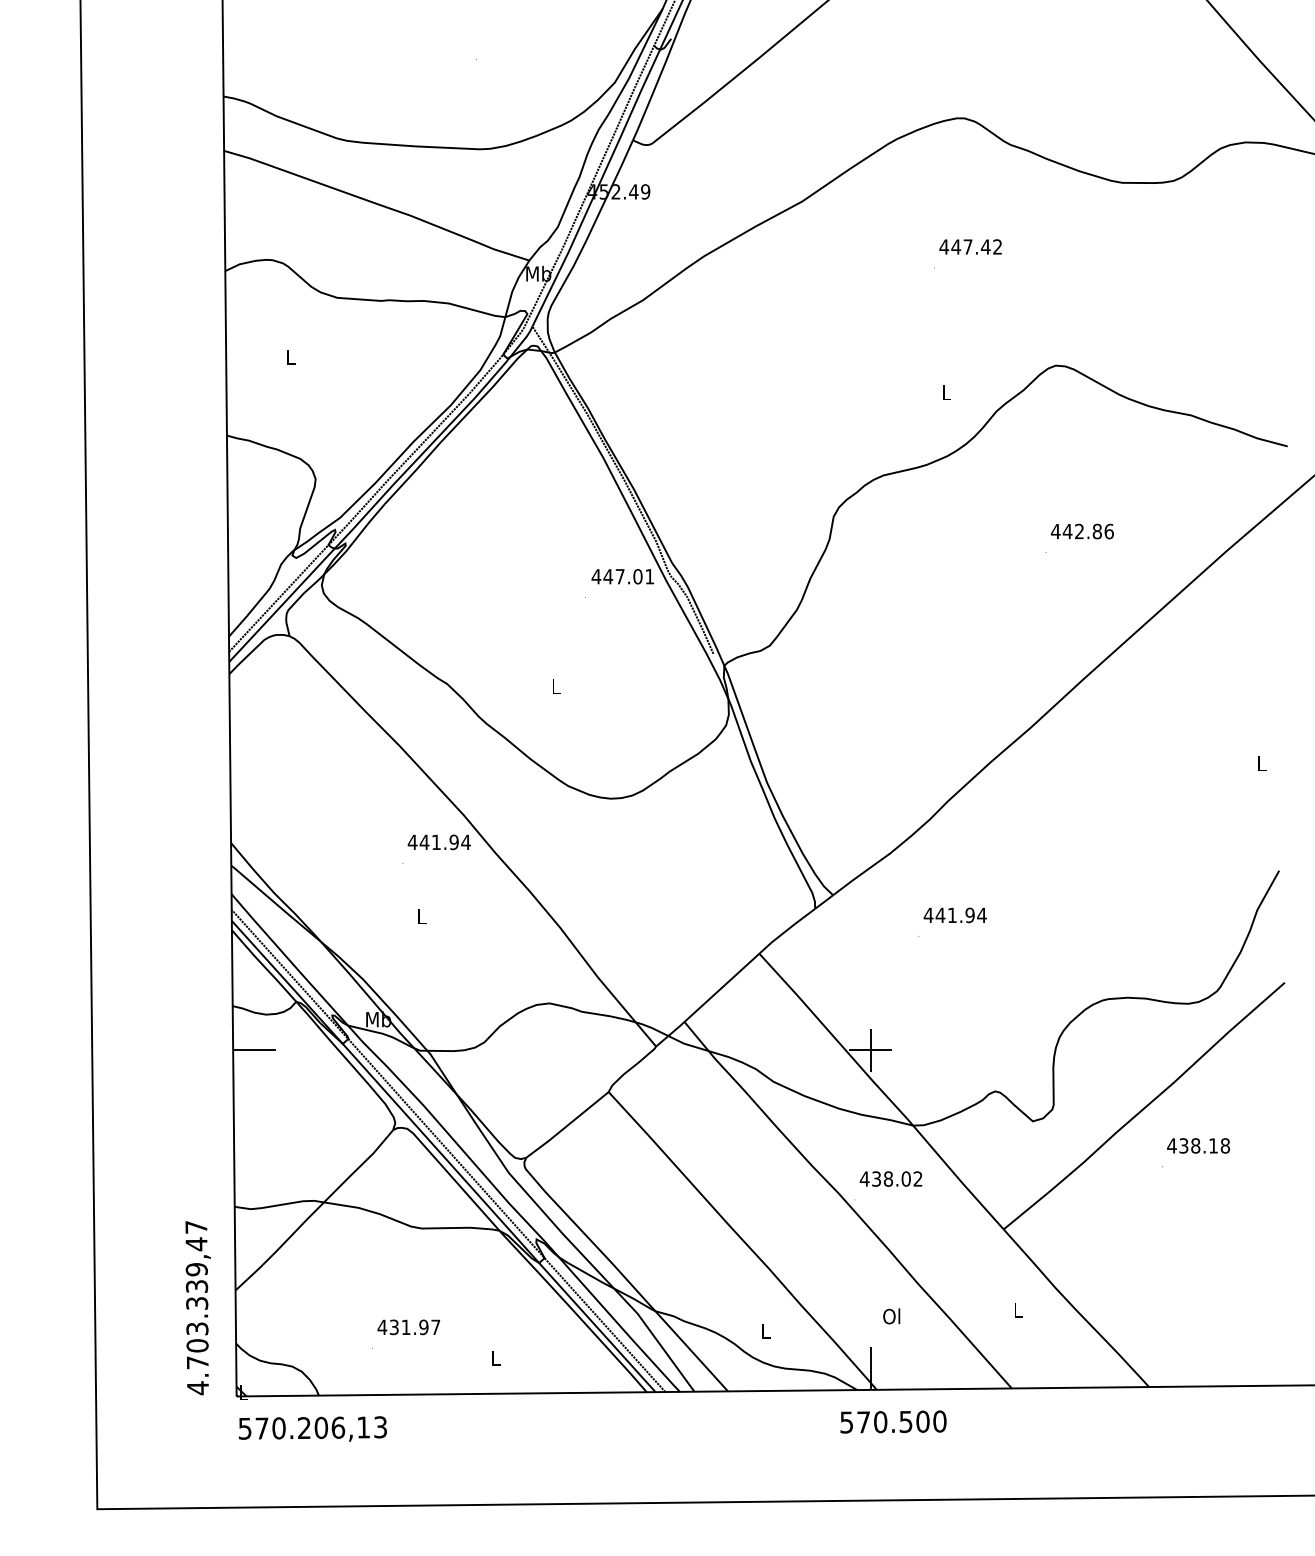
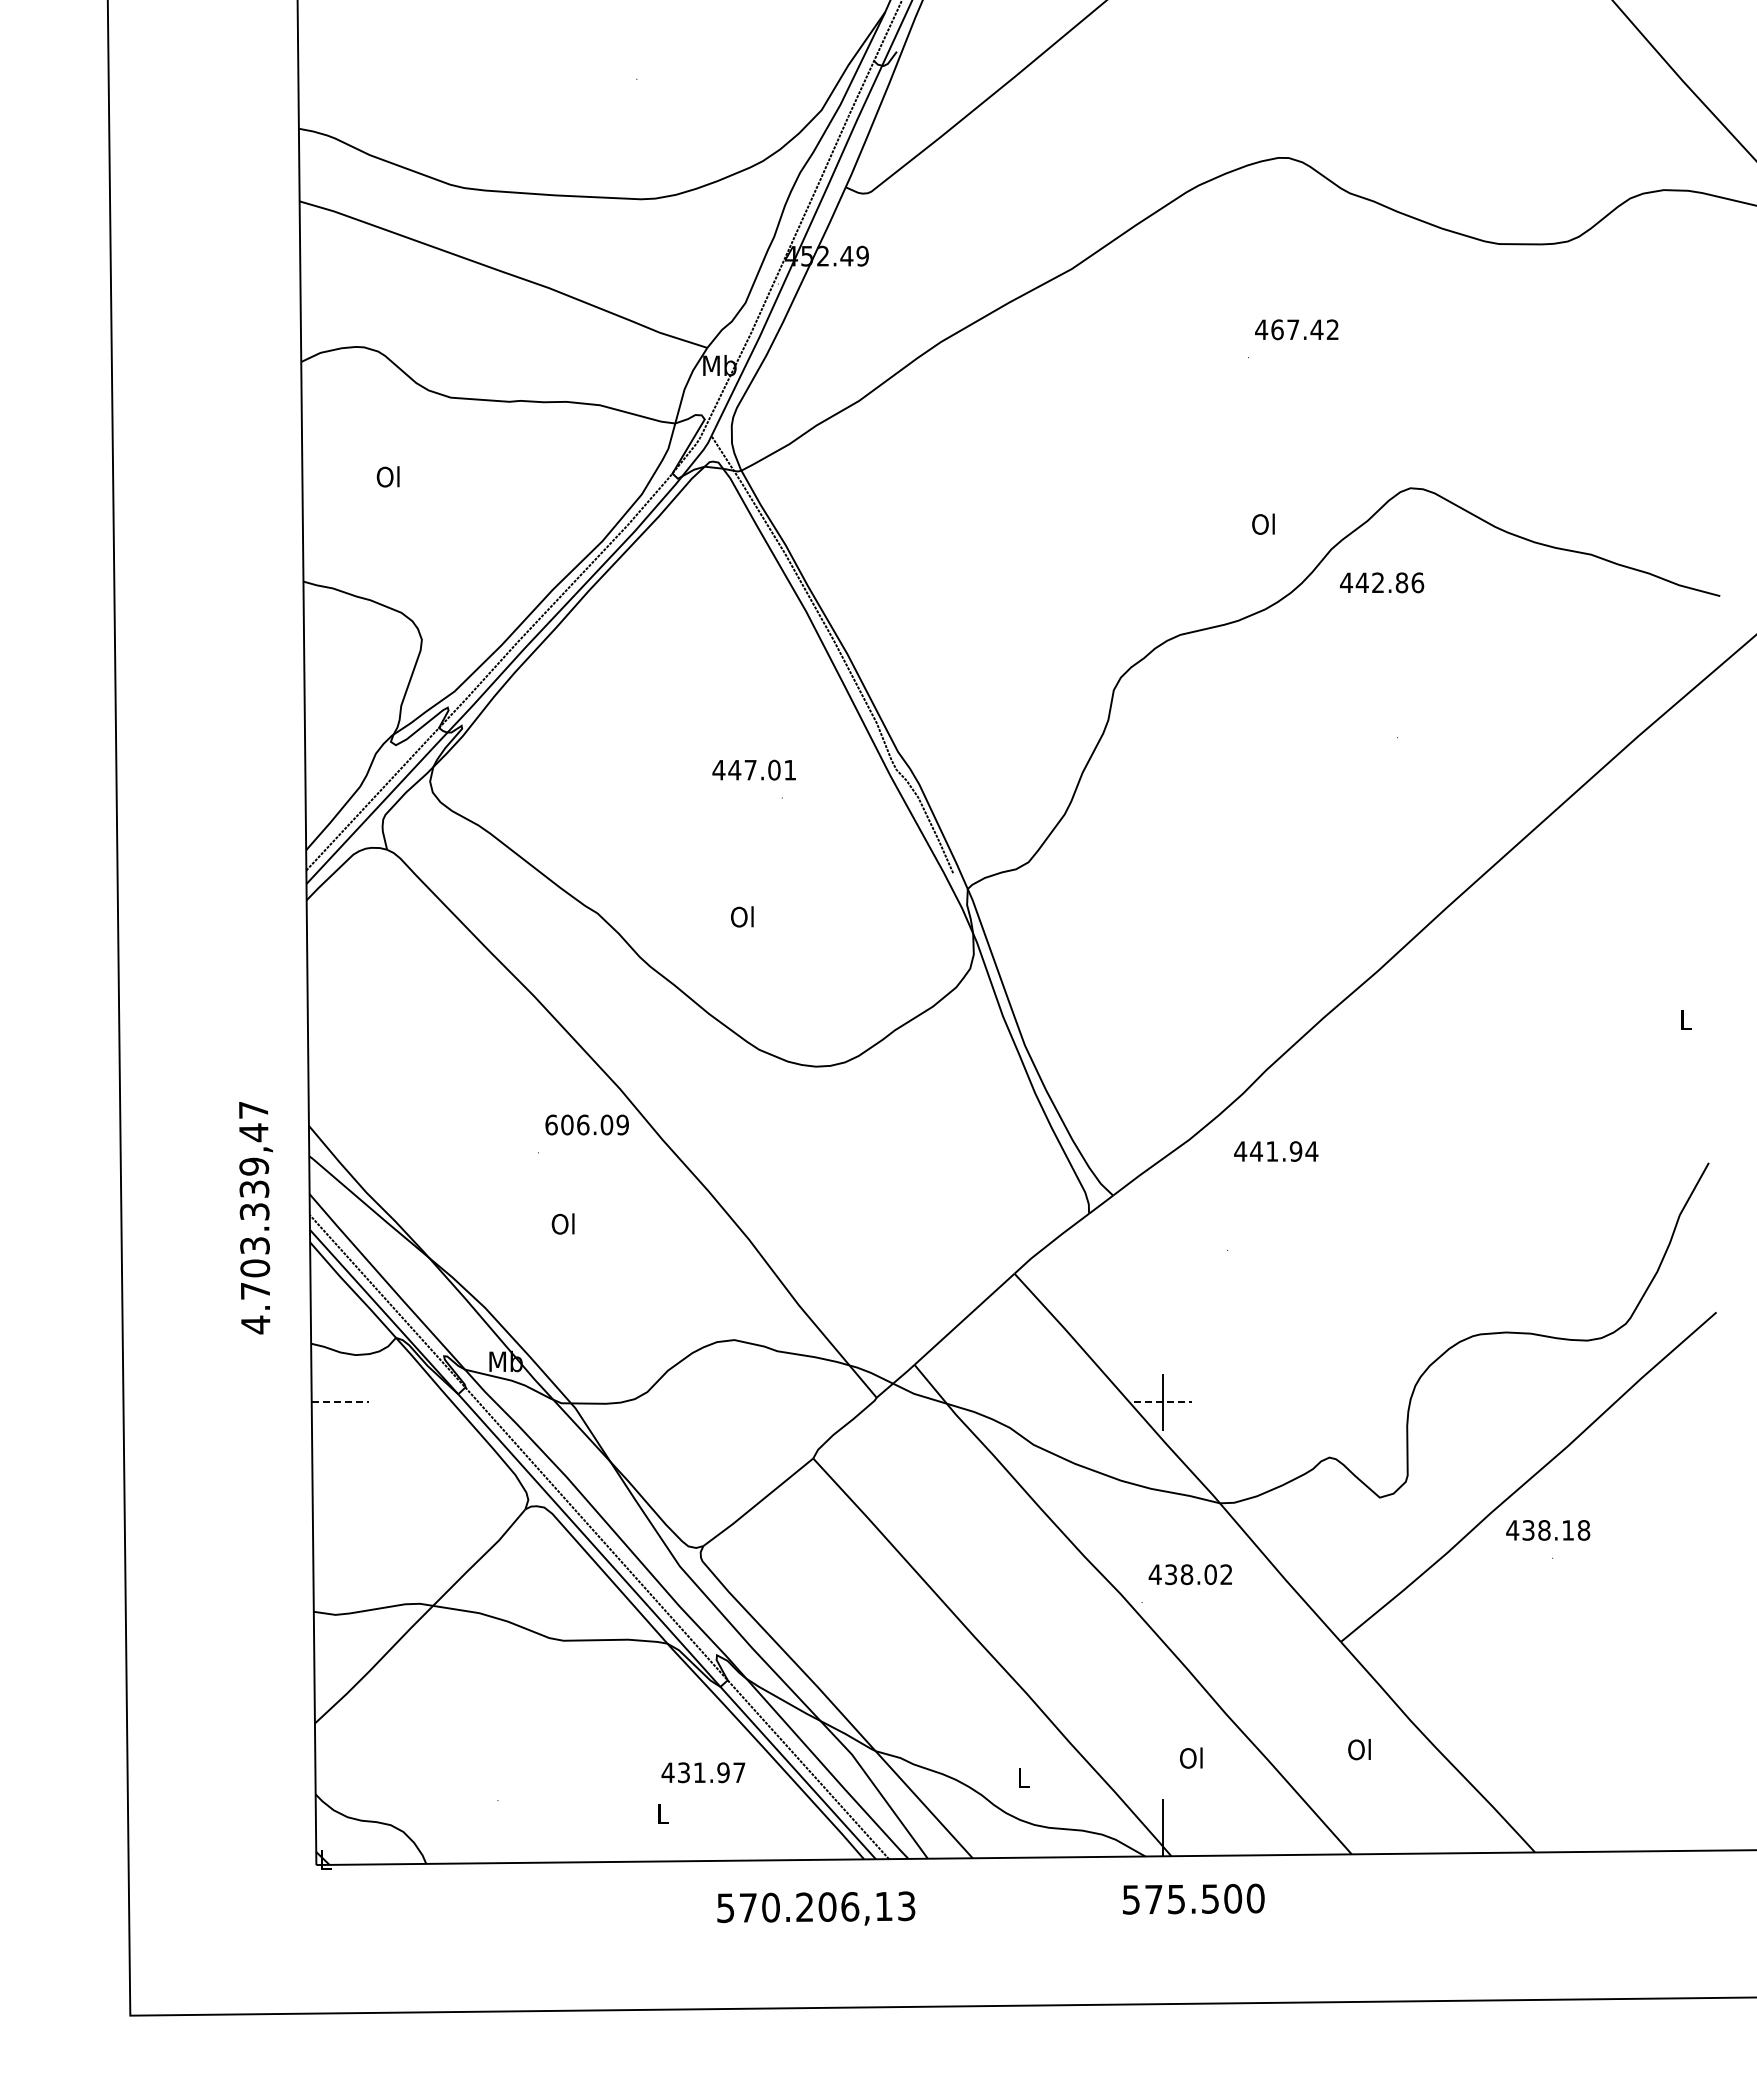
text: (955, 246) -> (1276, 329), 447.42 -> 467.42
text: (289, 356) -> (387, 476), L -> Ol
text: (945, 392) -> (1263, 523), L -> Ol
text: (1082, 531) -> (1382, 582), moved
text: (622, 576) -> (753, 769), moved
text: (555, 686) -> (742, 916), L -> Ol
text: (438, 842) -> (586, 1124), 441.94 -> 606.09
text: (955, 915) -> (1276, 1151), moved
text: (420, 916) -> (562, 1223), L -> Ol
line: (254, 1050) -> (340, 1402), solid -> dashed
line: (870, 1050) -> (1163, 1402), solid -> dashed
text: (1198, 1145) -> (1548, 1530), moved
text: (197, 1308) -> (255, 1218), moved
text: (1017, 1309) -> (1359, 1749), L -> Ol
text: (408, 1327) -> (703, 1772), moved
text: (880, 1422) -> (1176, 1899), 570.500 -> 575.500
text: (313, 1428) -> (816, 1908), moved

